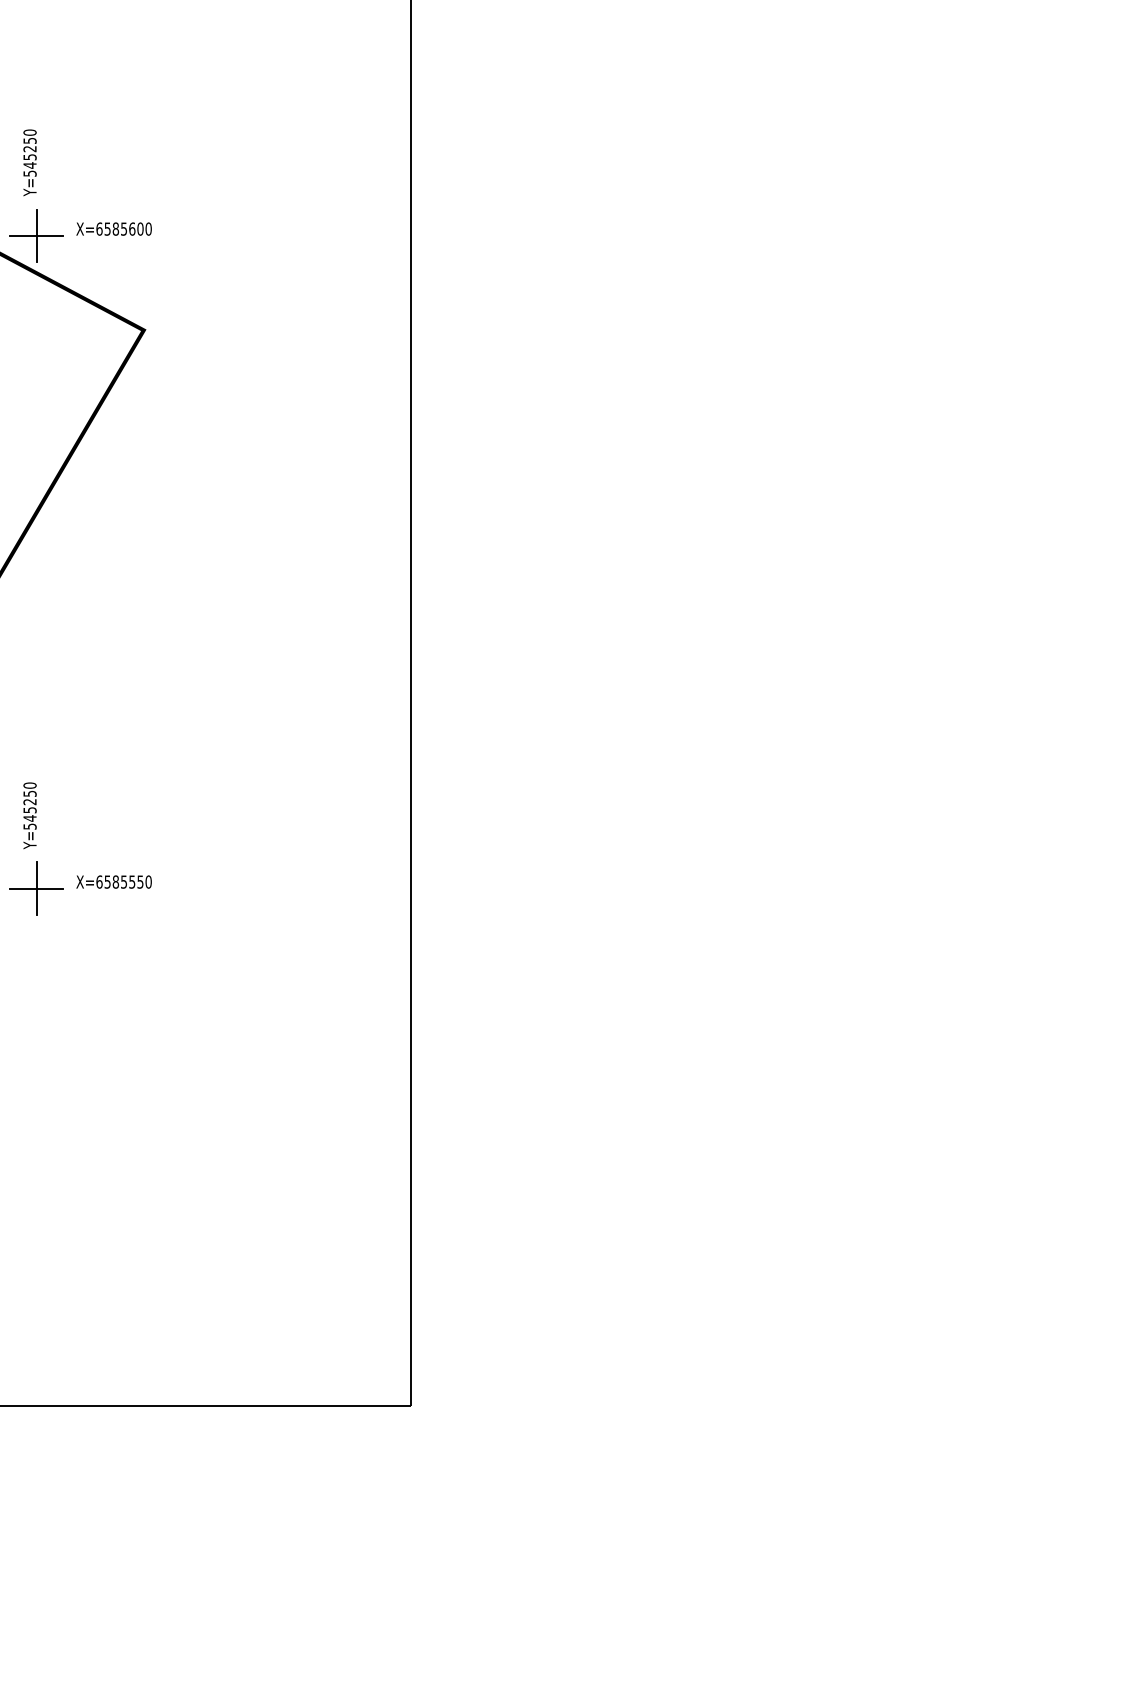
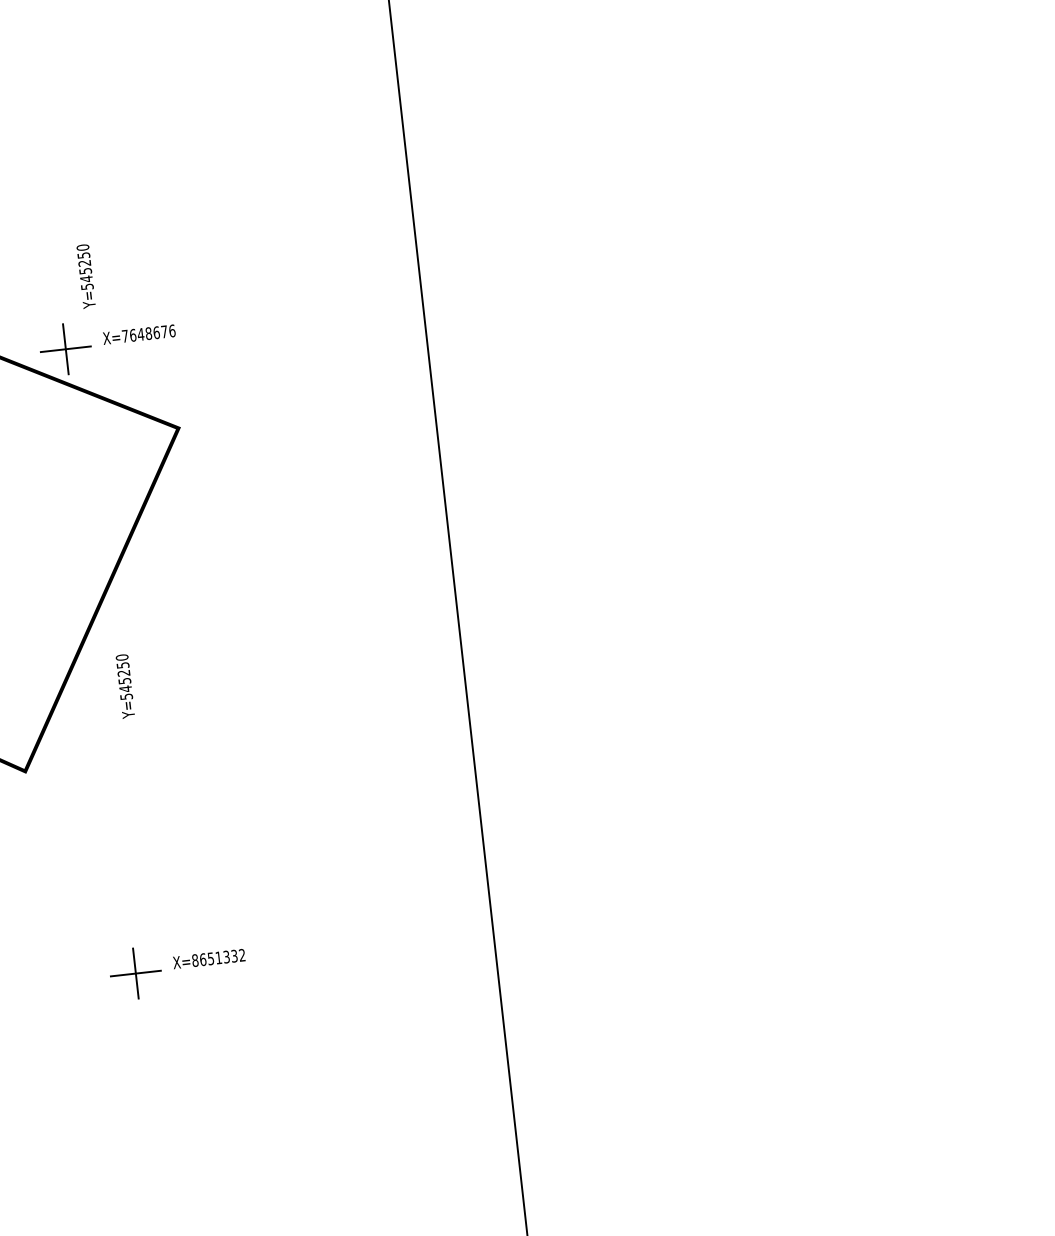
text: (29, 162) -> (85, 276), moved
text: (123, 228) -> (148, 333), X=6585600 -> X=7648676
text: (29, 815) -> (124, 686), moved
text: (123, 881) -> (218, 957), X=6585550 -> X=8651332

